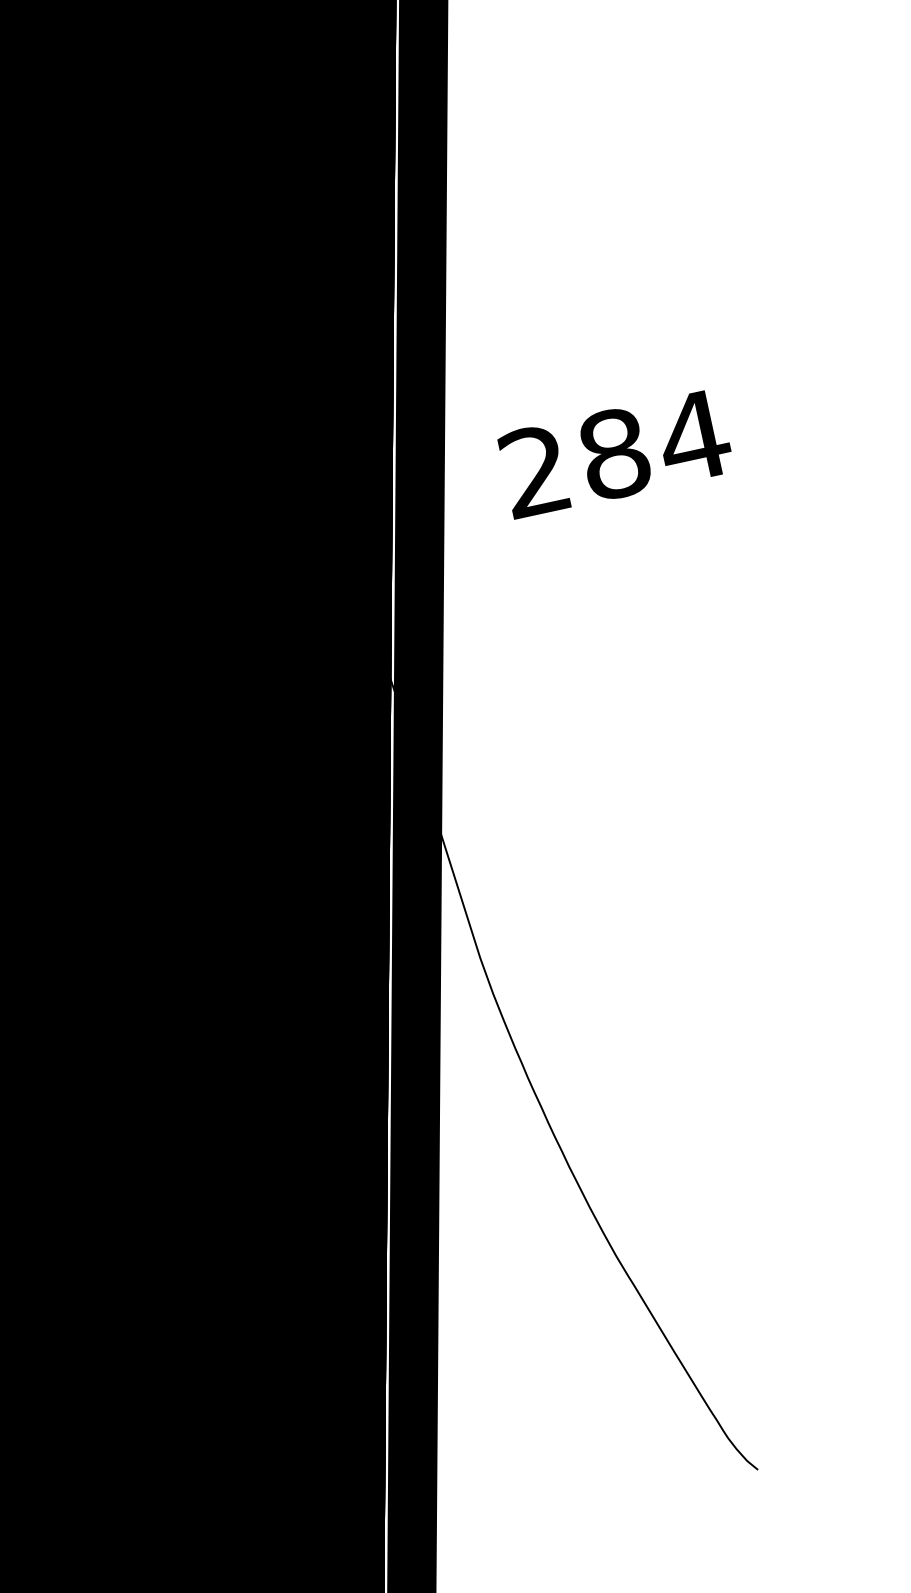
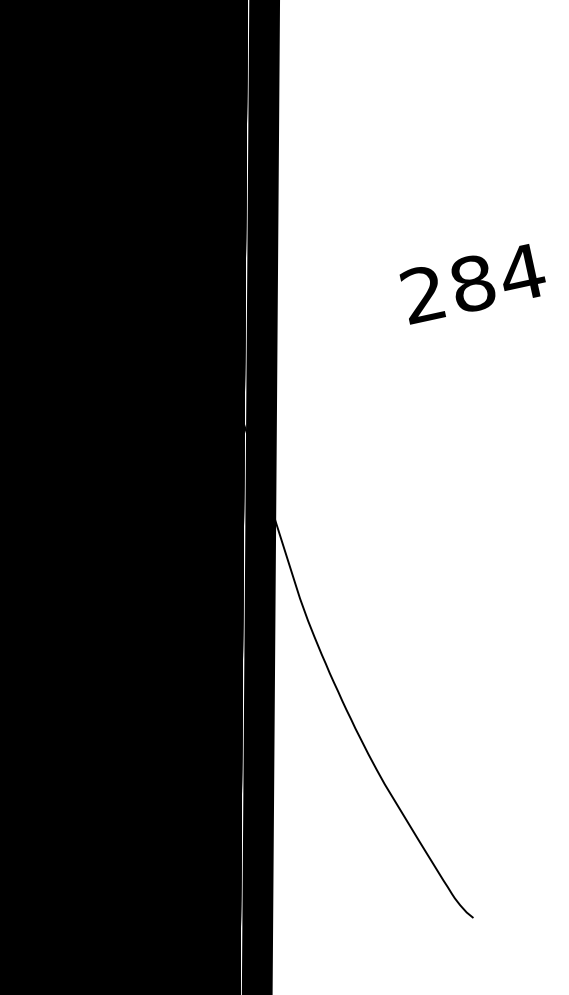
text: (614, 455) -> (472, 284), moved

